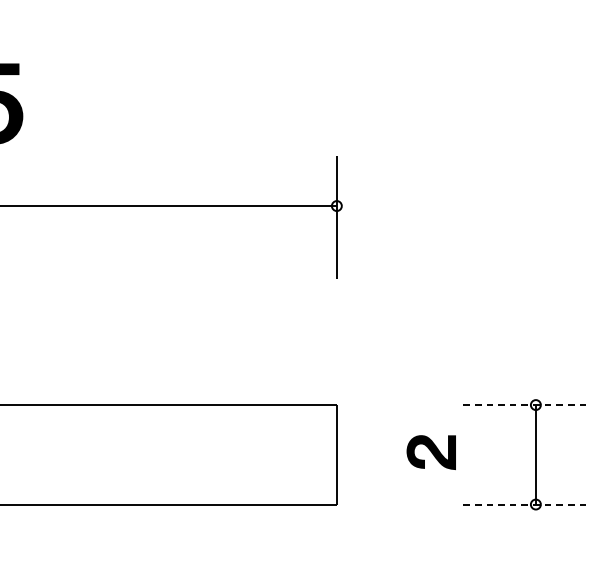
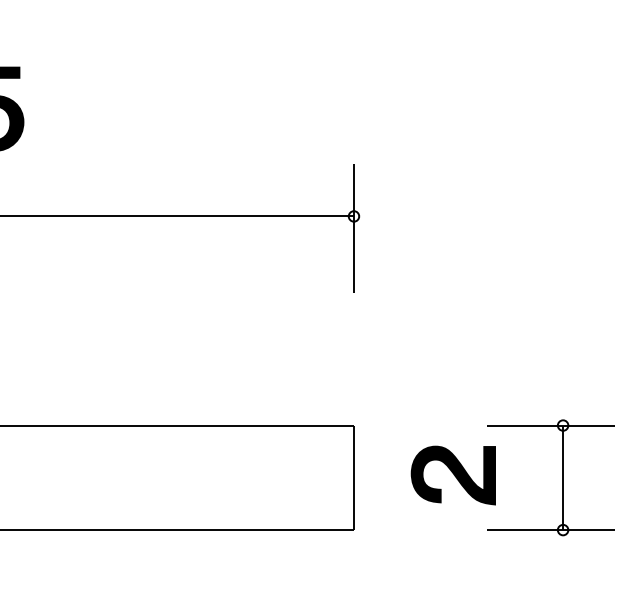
line: (524, 404) -> (551, 425), dashed -> solid
part: (430, 452) -> (452, 475), size x1.67
line: (524, 504) -> (551, 530), dashed -> solid

